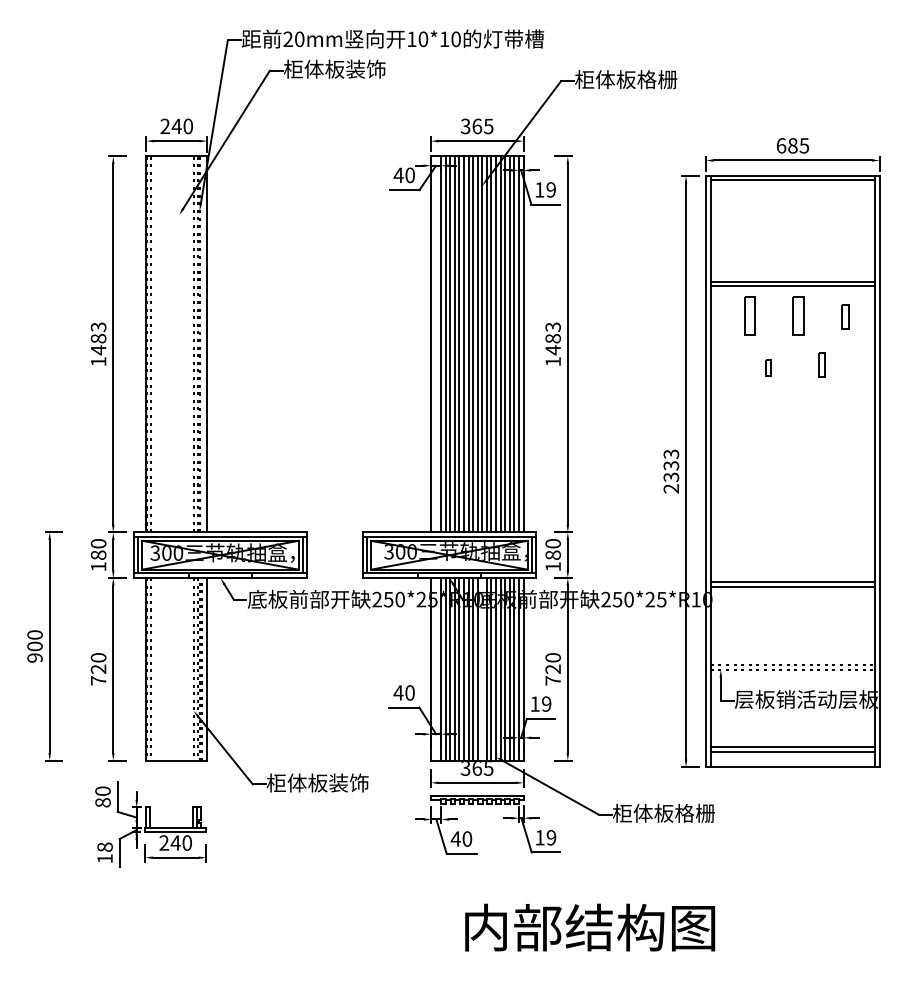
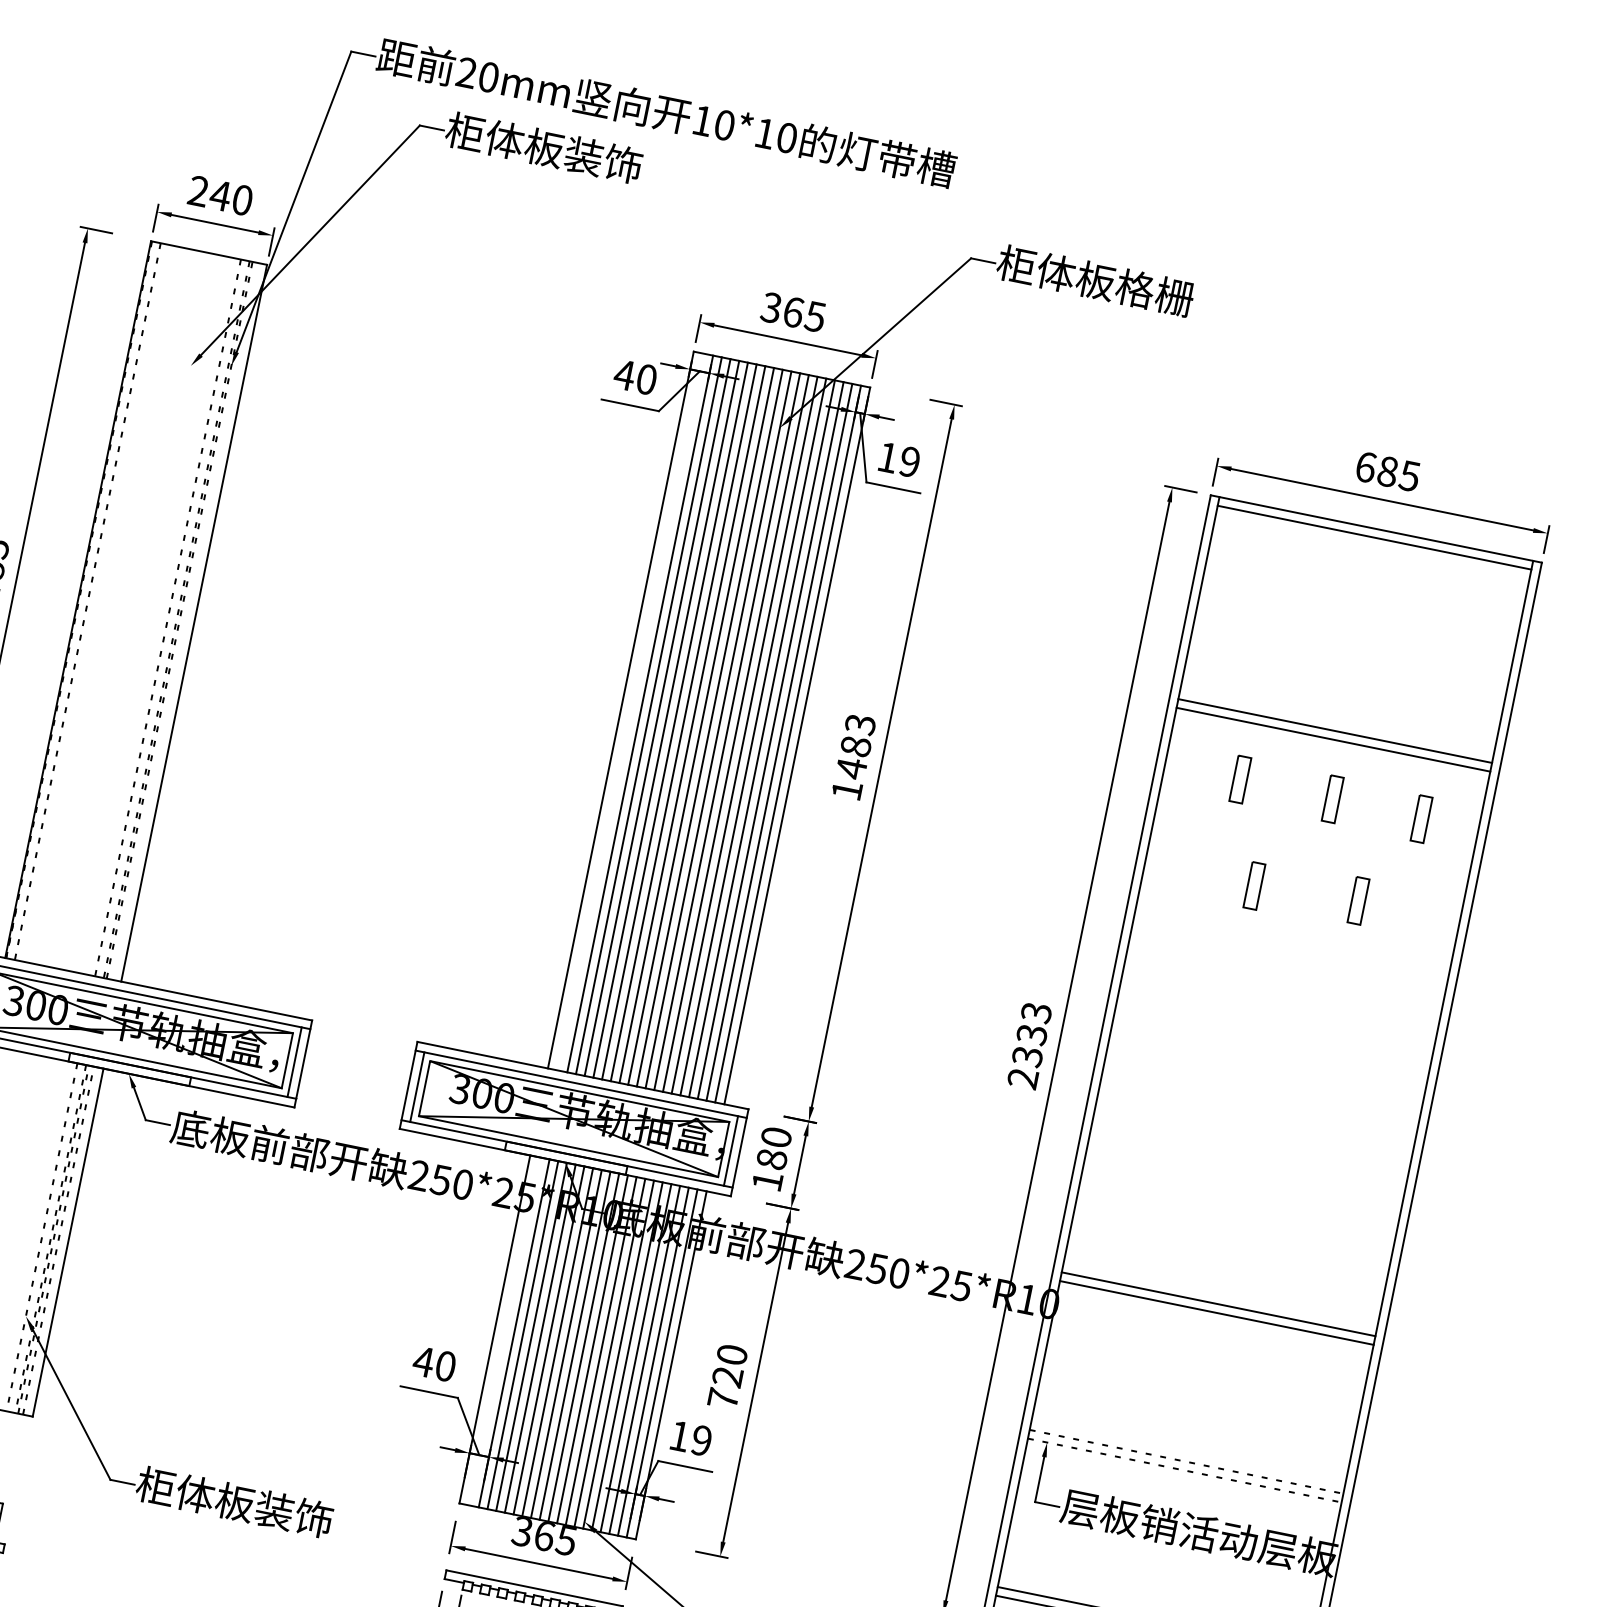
part: (750, 315) -> (1241, 778), size x0.62
part: (798, 316) -> (1332, 799), size x0.62
part: (768, 367) -> (1255, 884), size x1.43
line: (482, 669) -> (592, 1349), added

